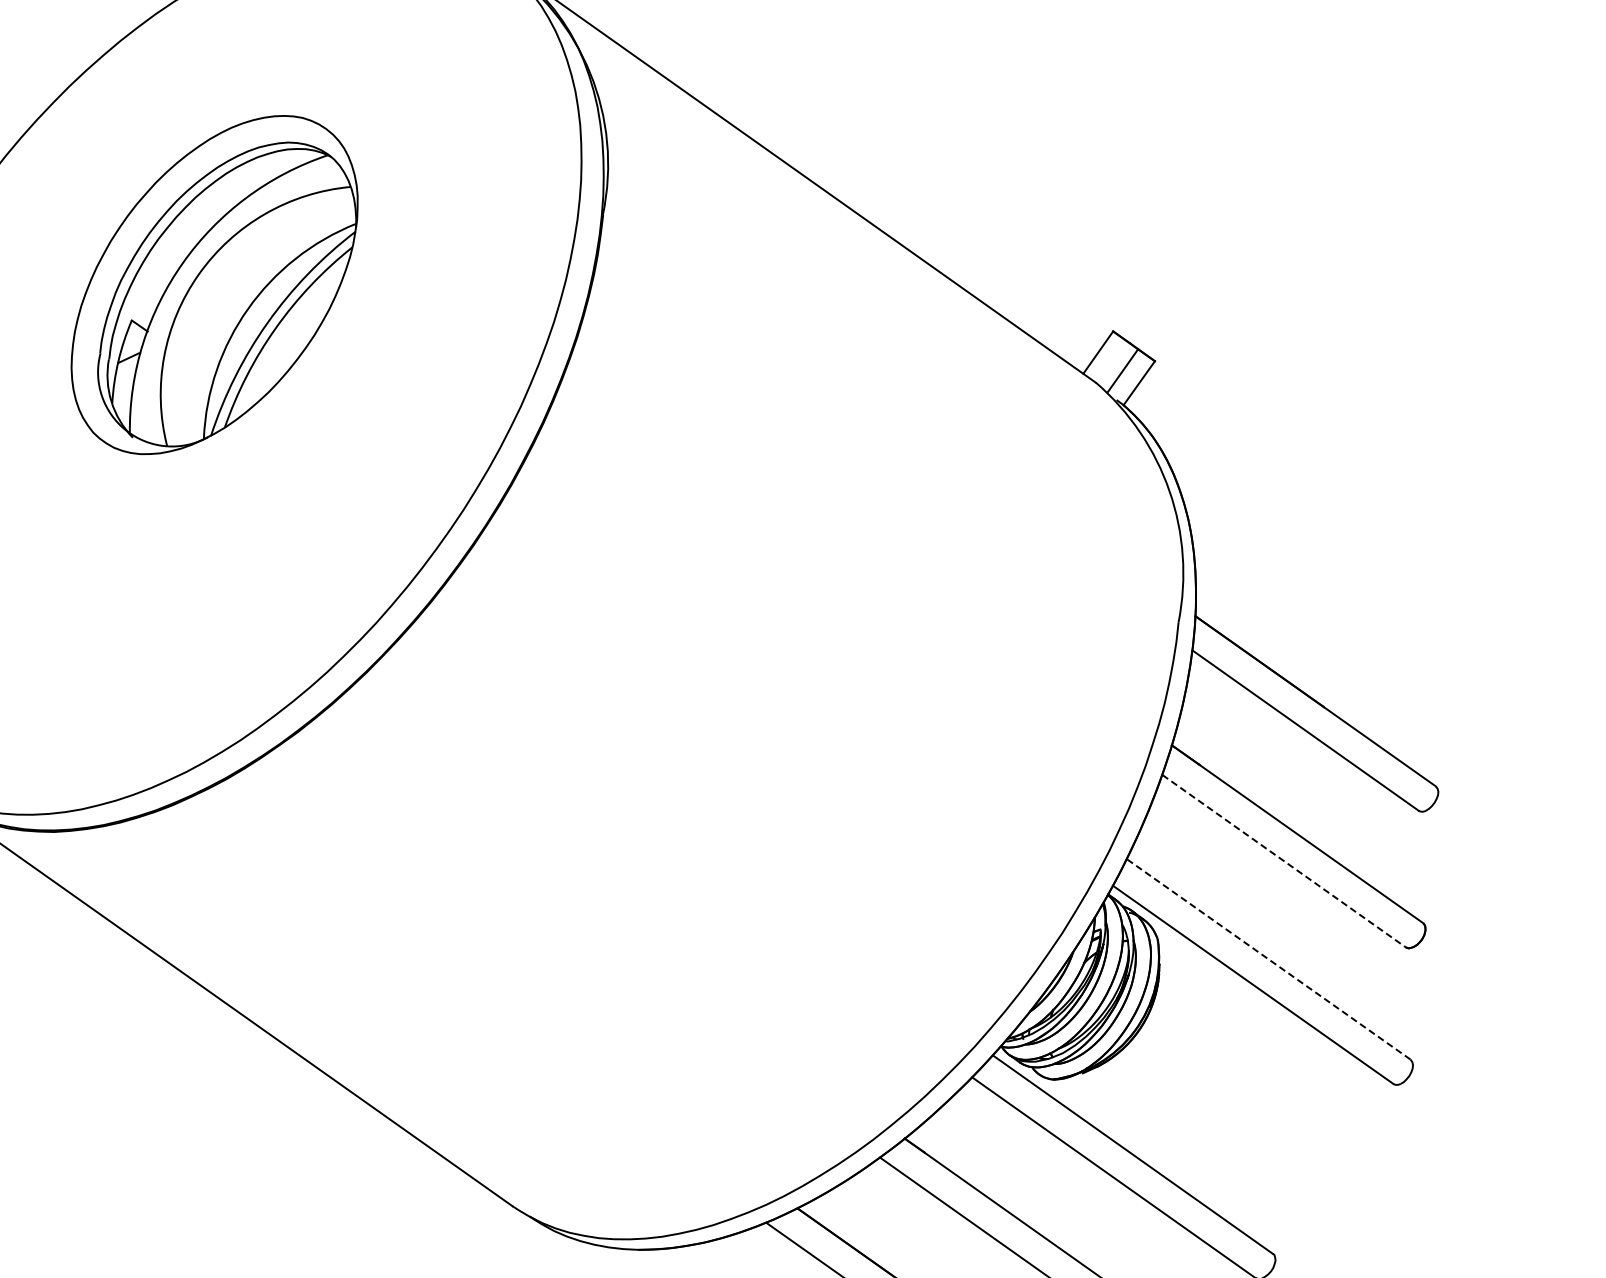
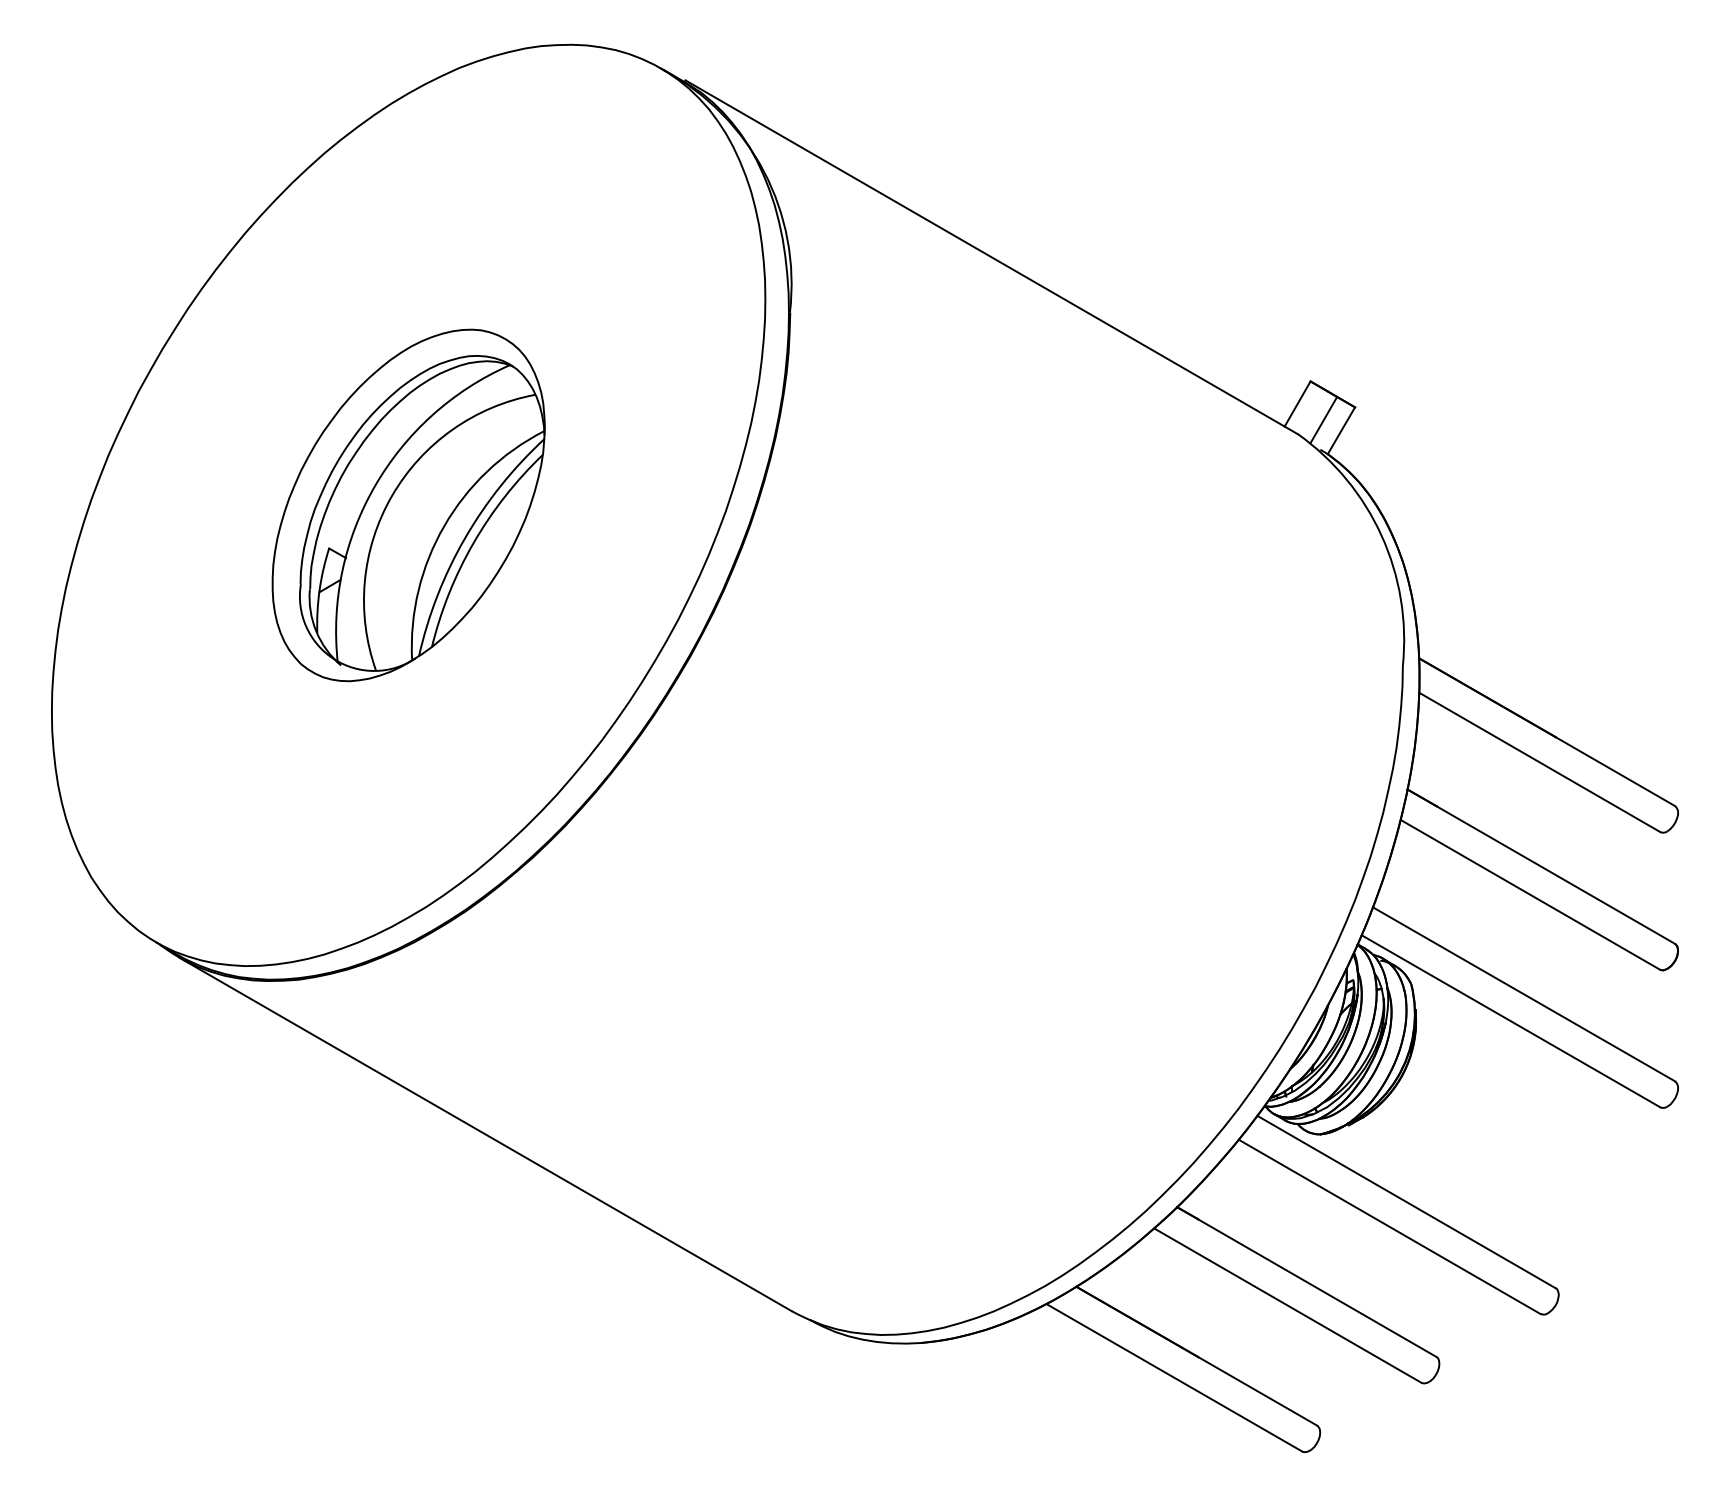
part: (214, 285) -> (408, 505), moved
line: (1284, 860) -> (1530, 894), dashed -> solid
line: (1268, 959) -> (1523, 994), dashed -> solid

